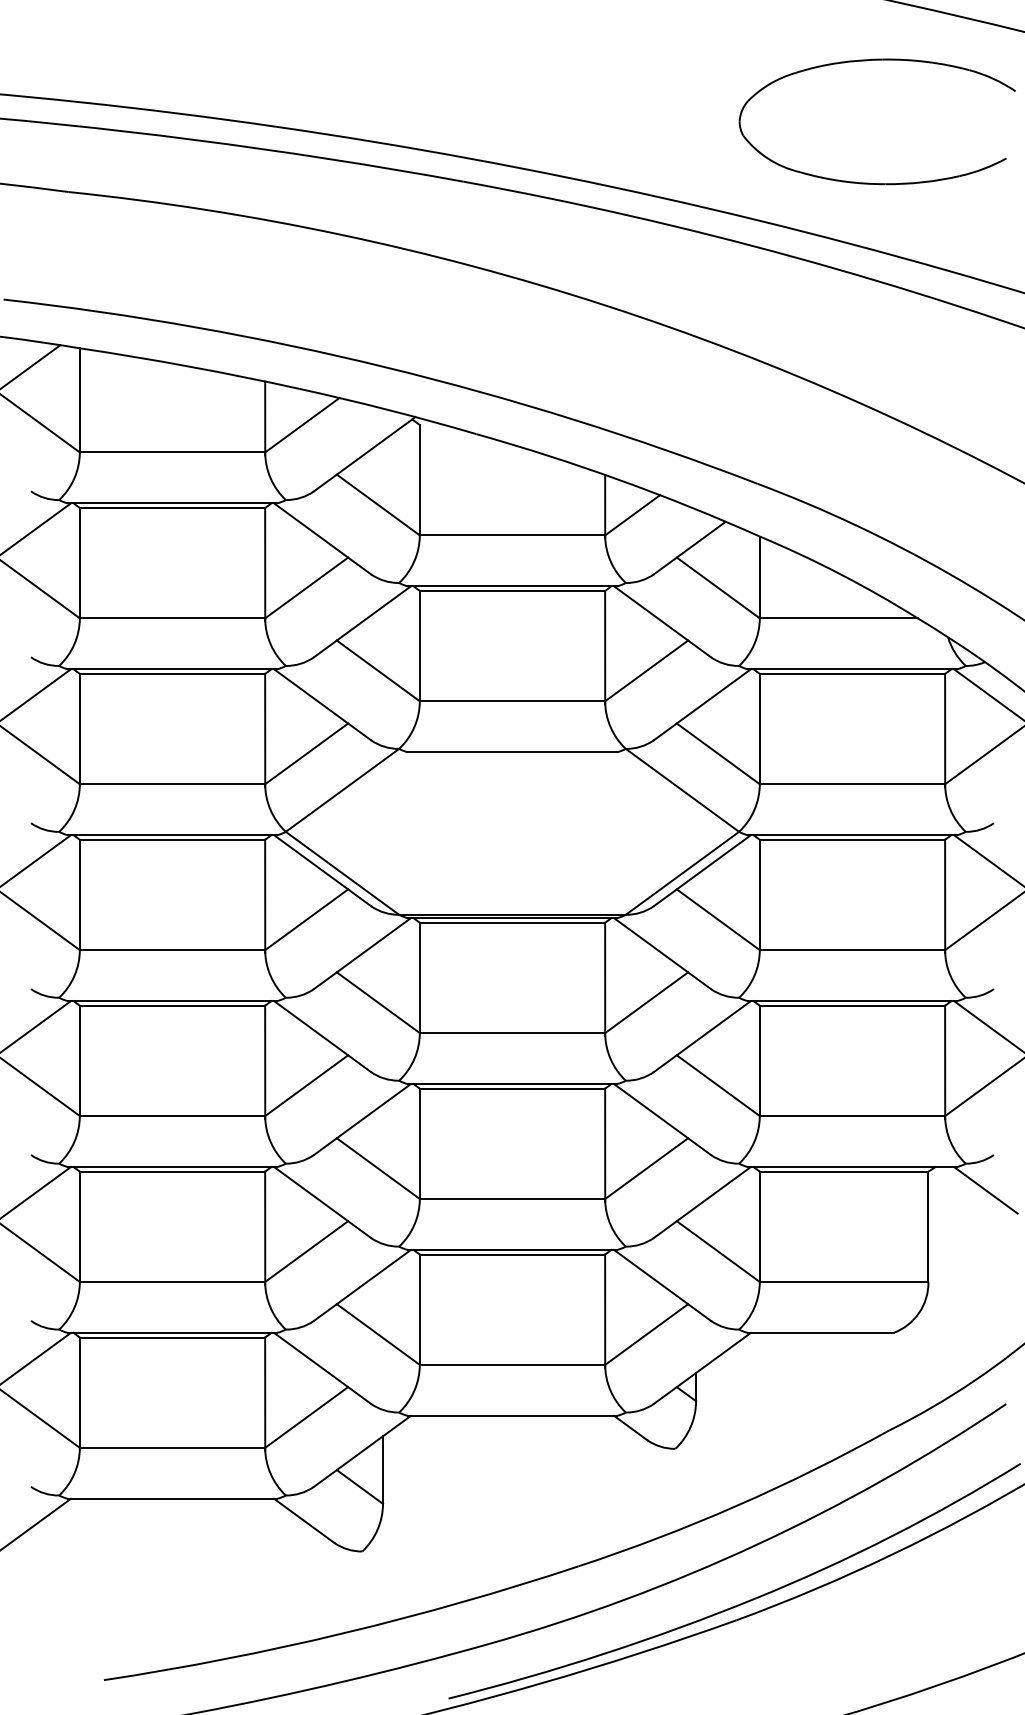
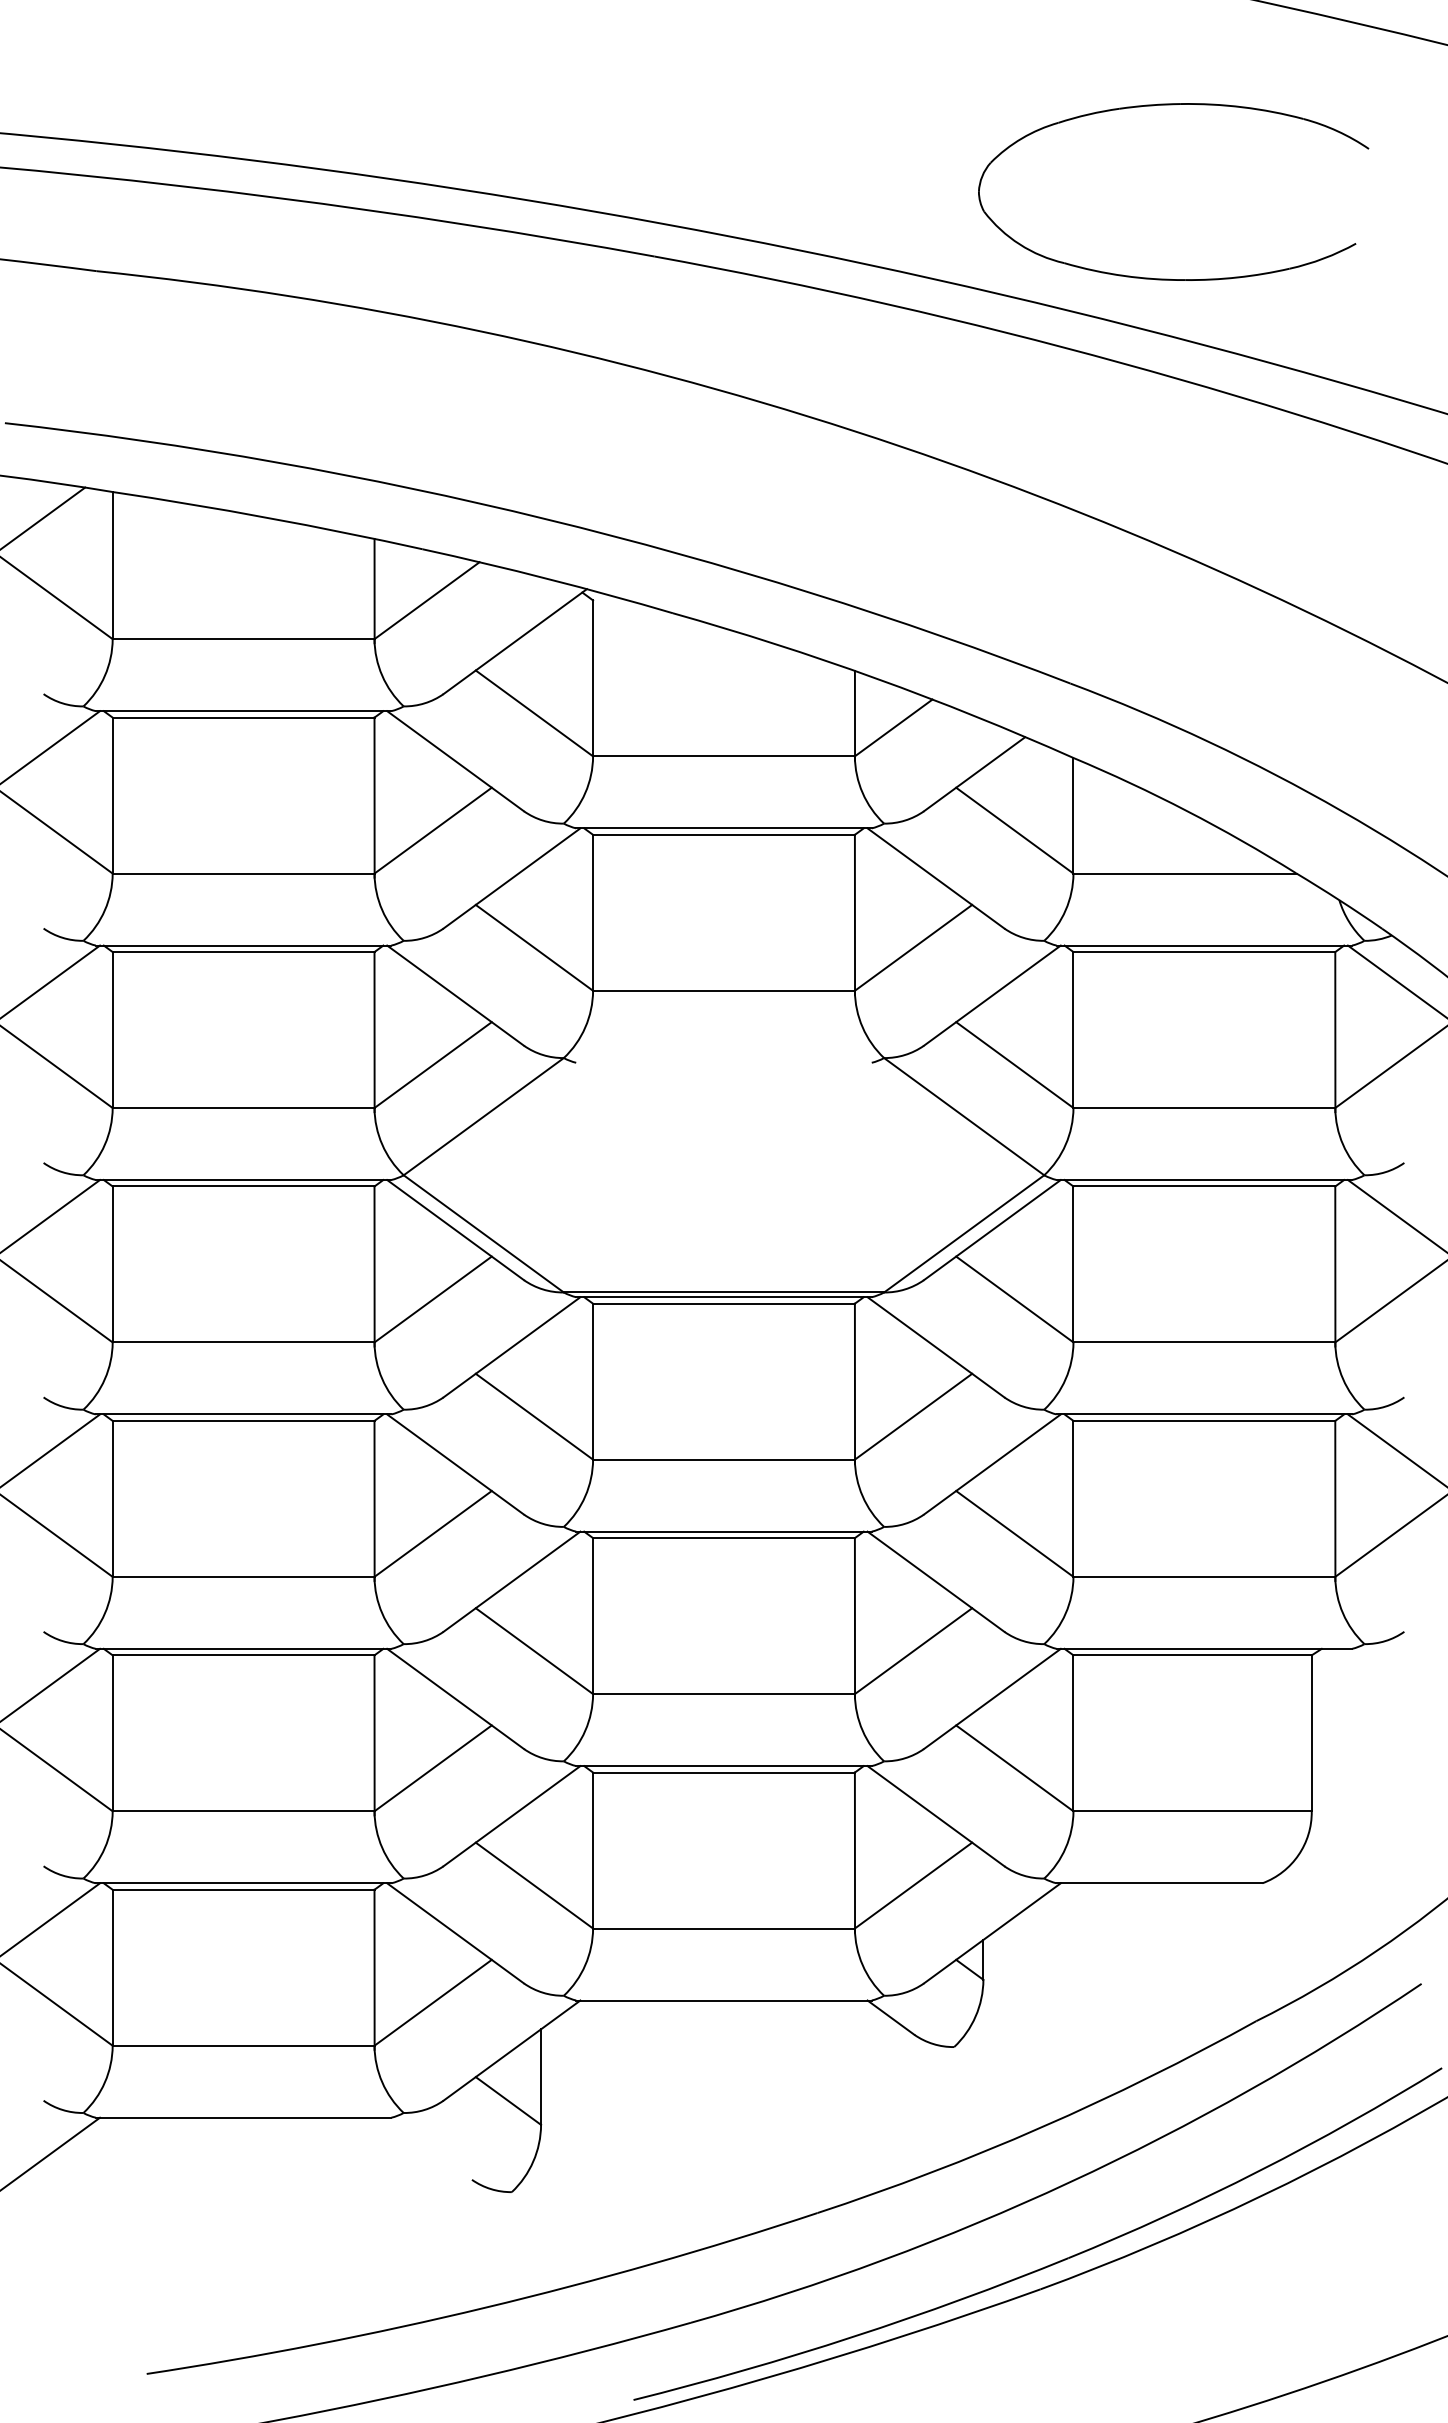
part: (877, 60) -> (1173, 105), moved
line: (512, 752) -> (723, 1062), removed
line: (985, 1190) -> (1392, 1681), removed
line: (304, 1520) -> (429, 2148), removed

